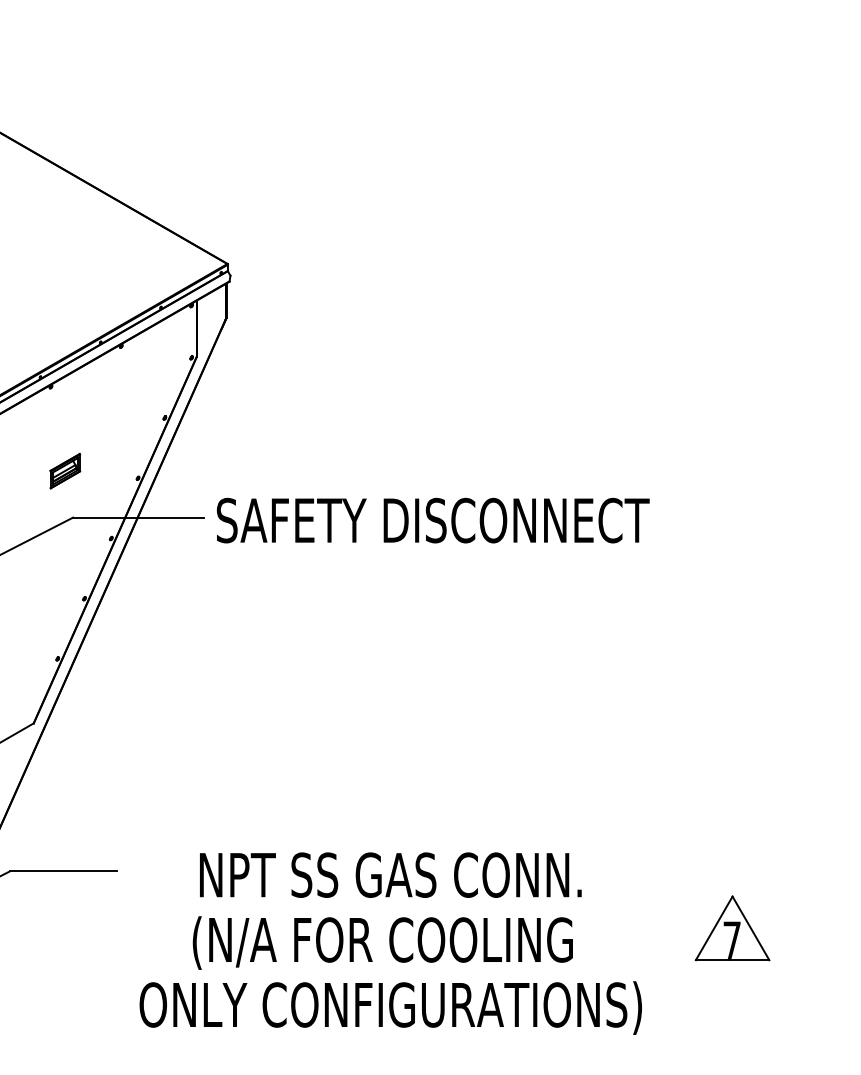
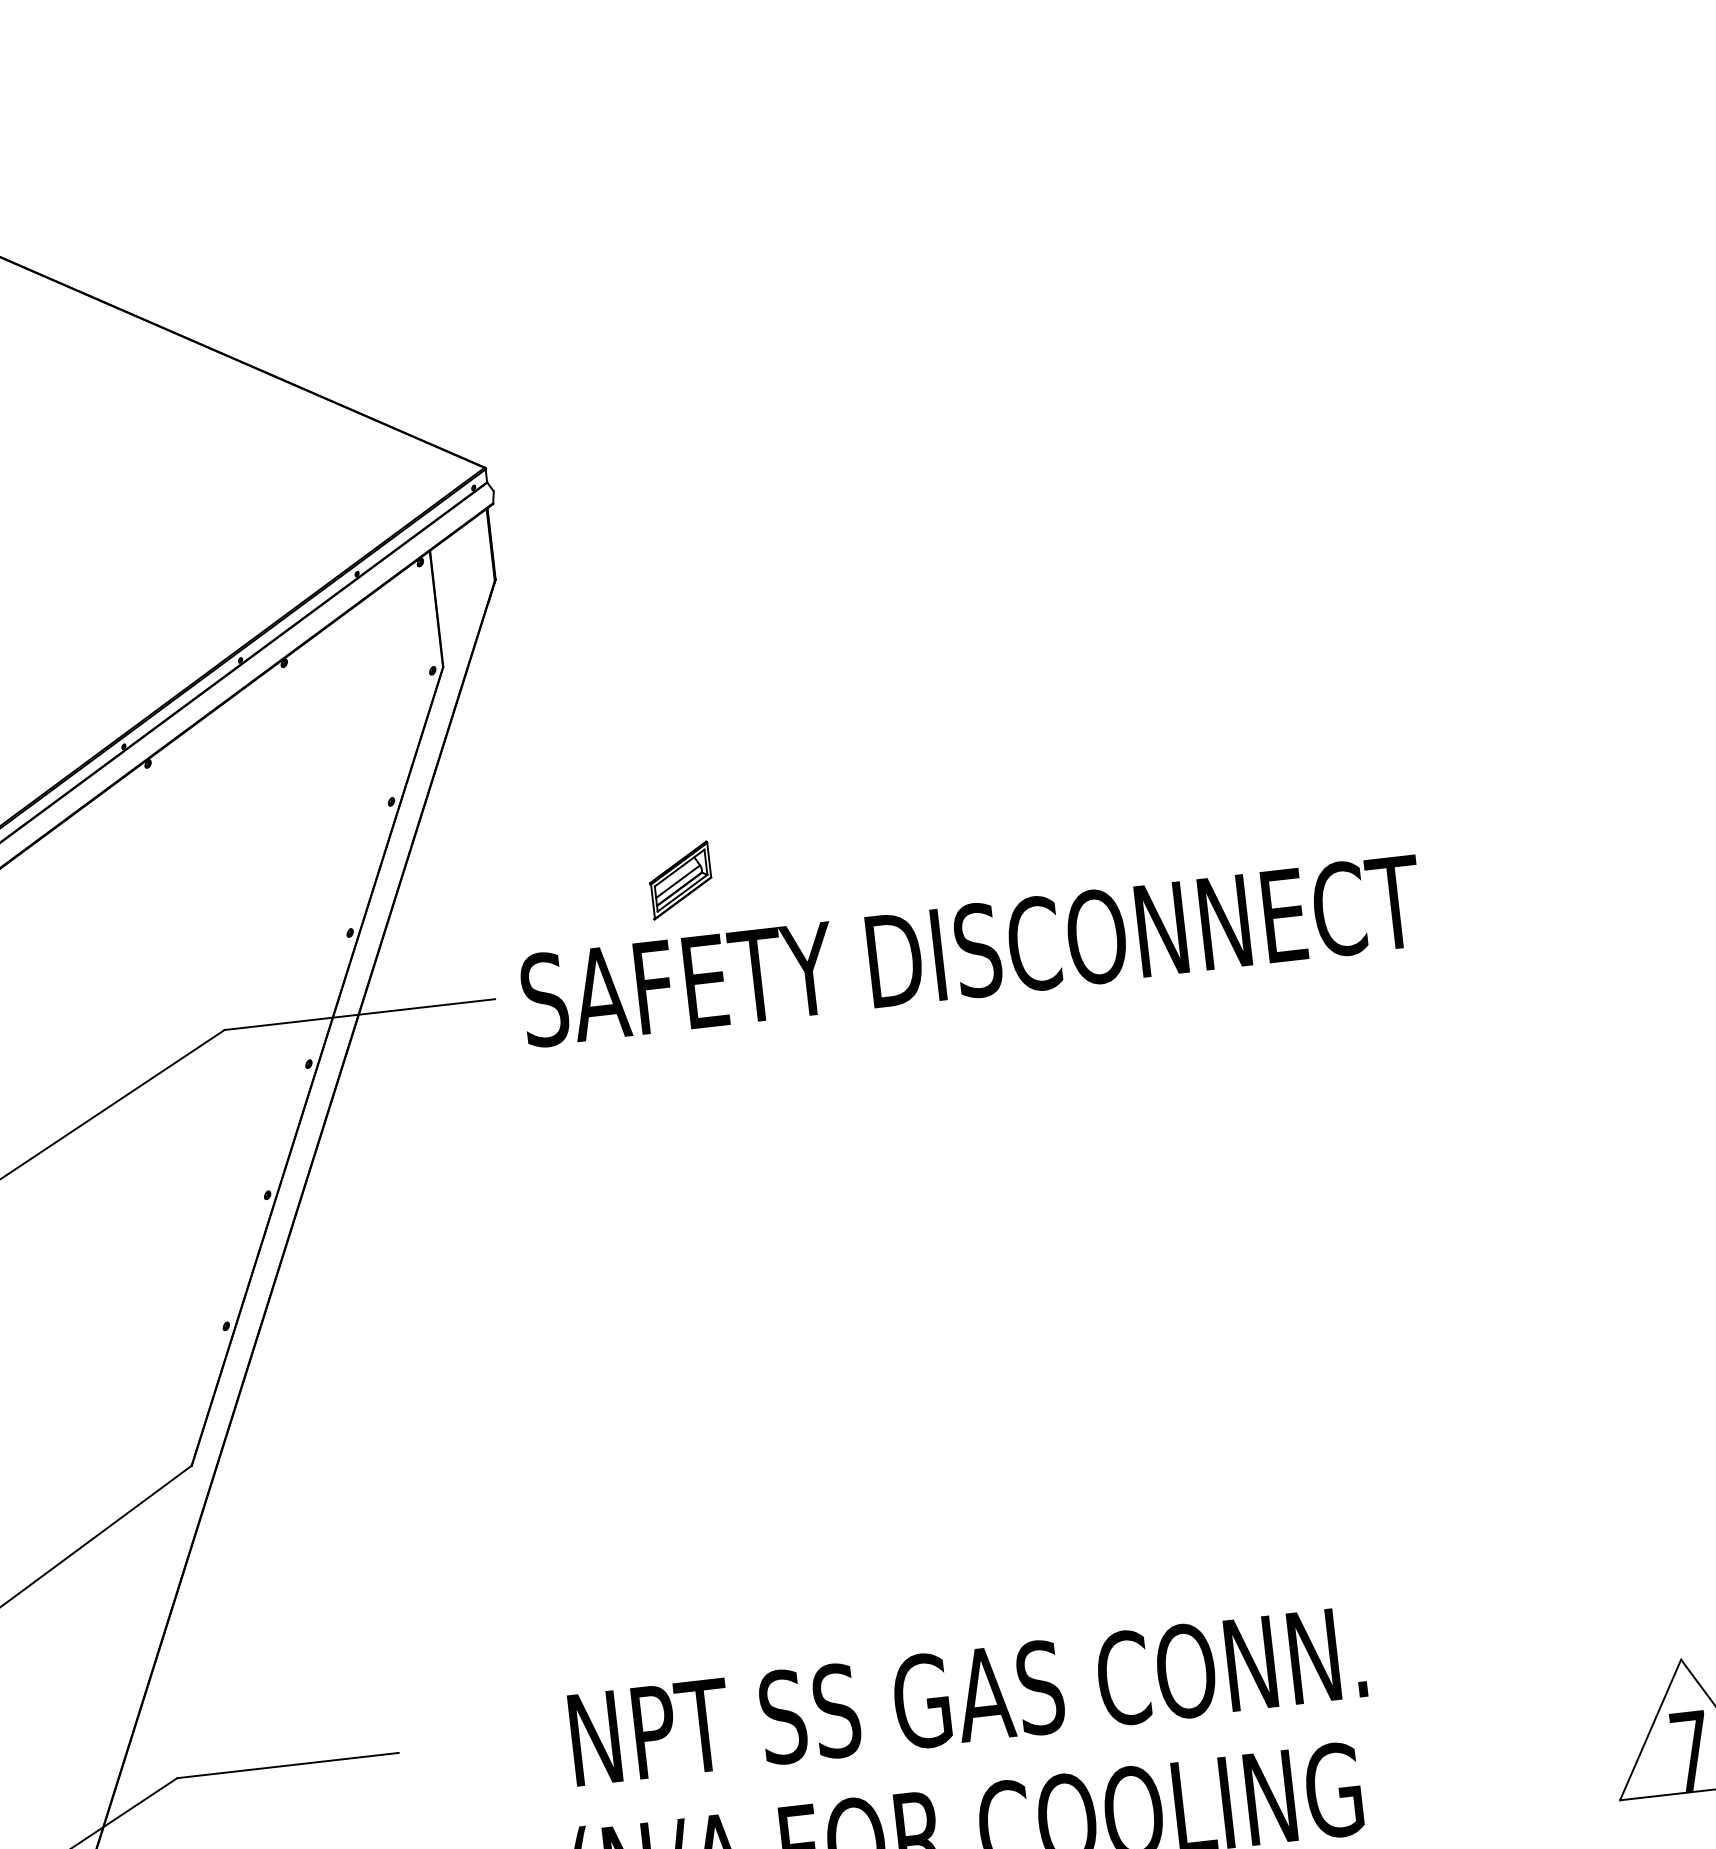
part: (65, 470) -> (680, 879), moved

